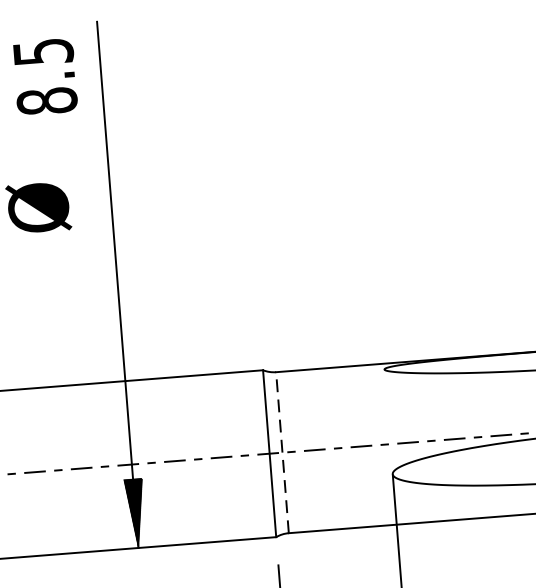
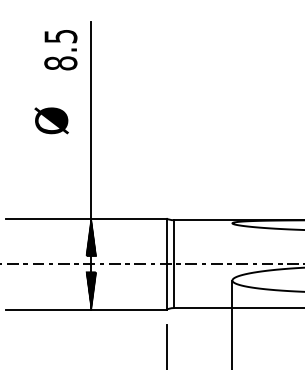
hatch: (128, 415) -> (91, 237), added
line: (282, 453) -> (173, 264), dashed -> solid

